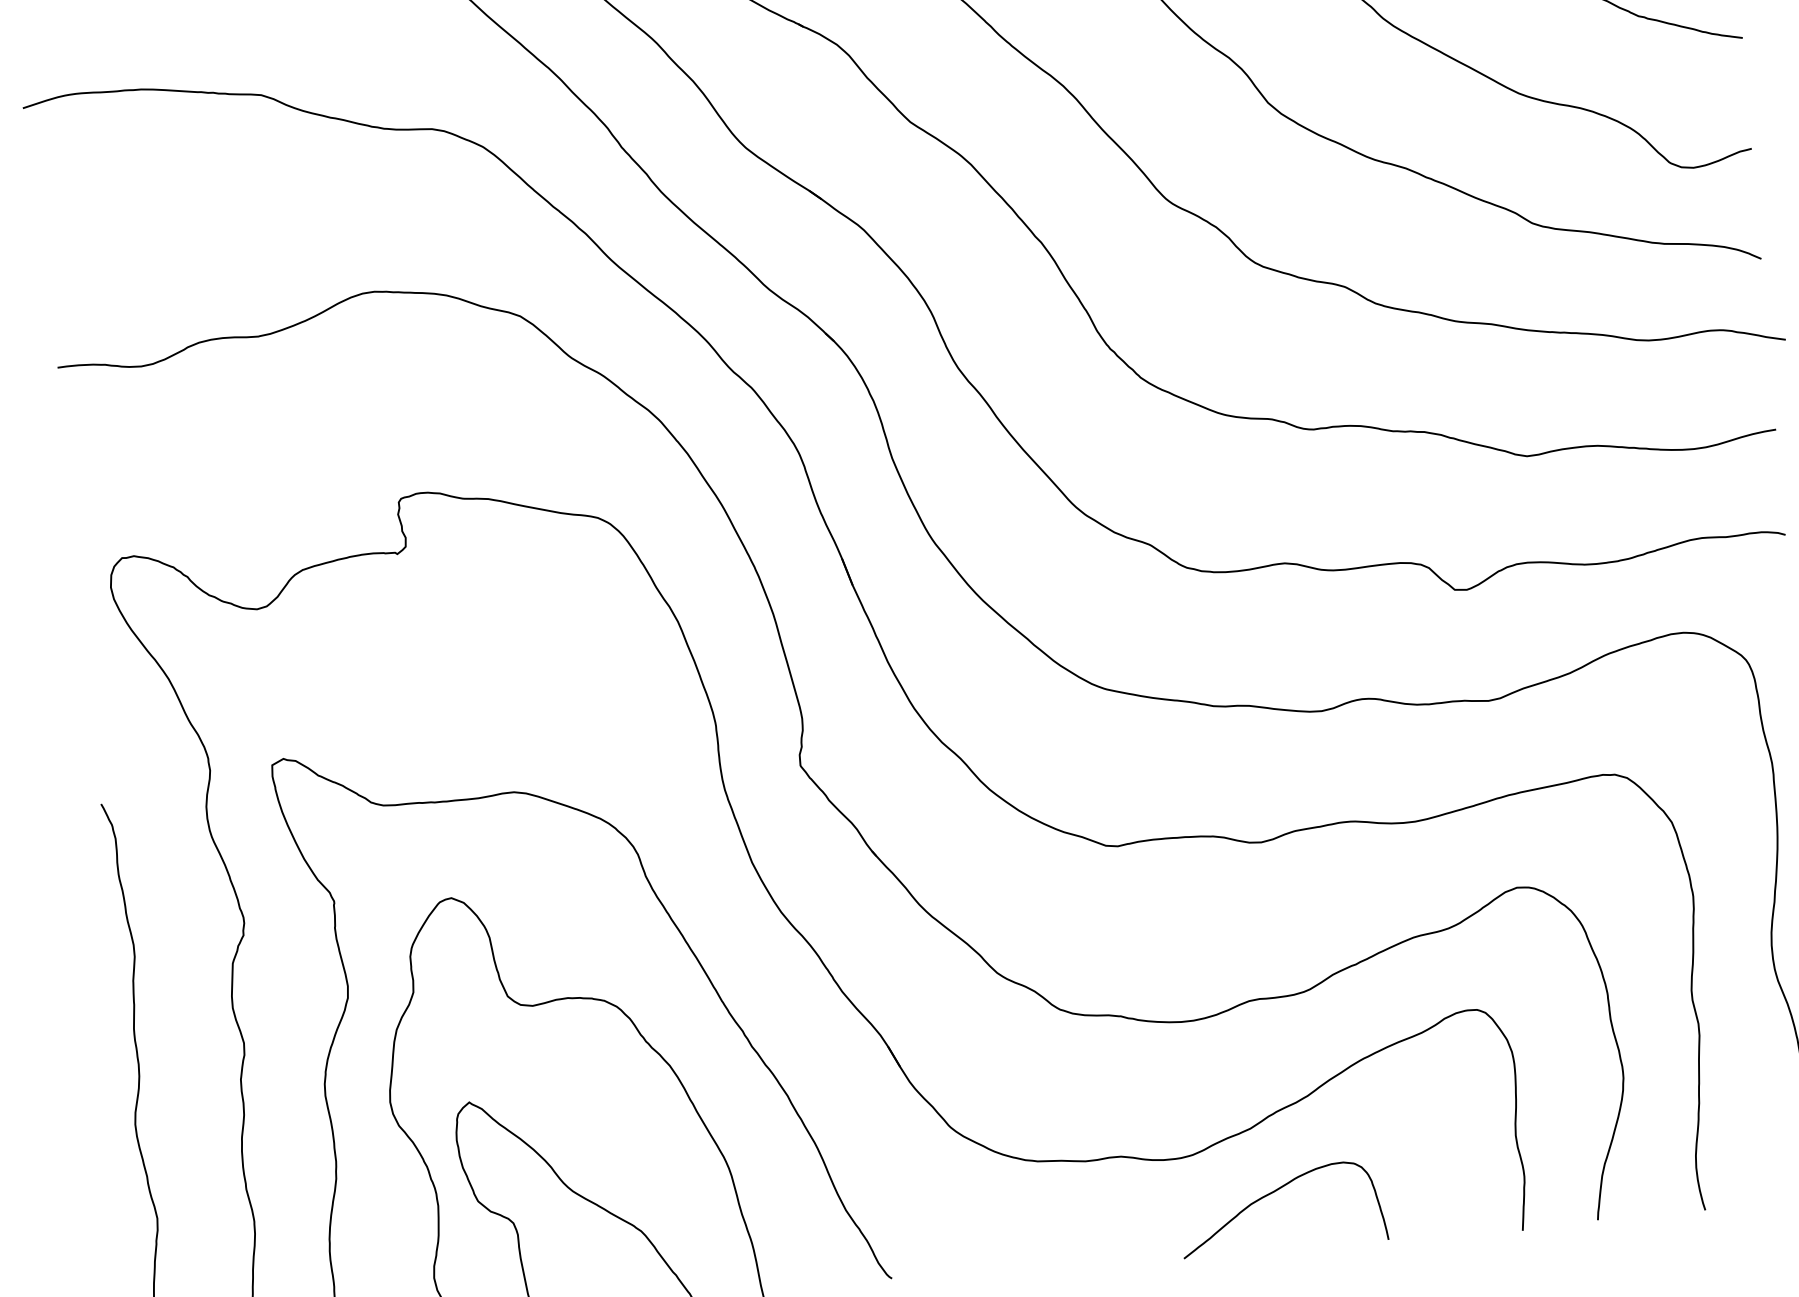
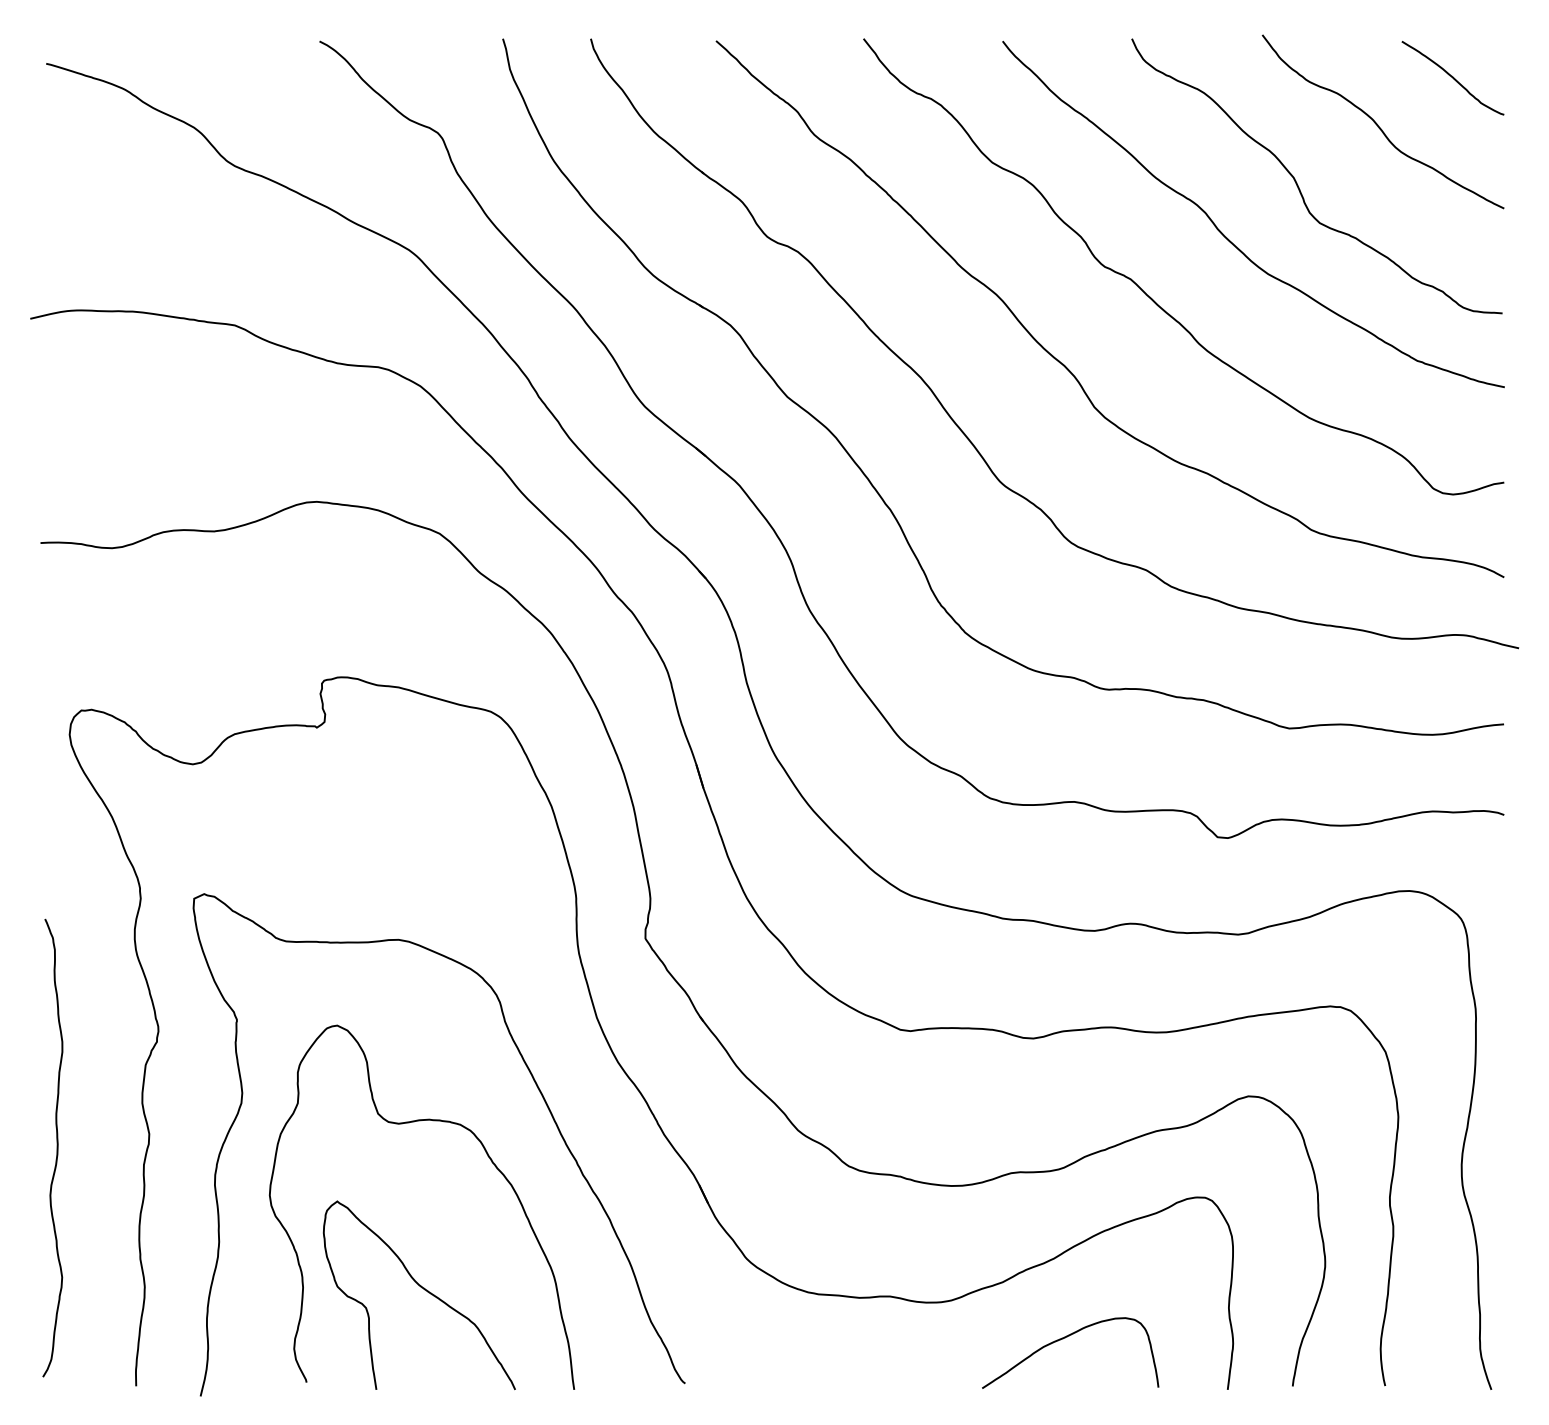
curve: (1273, 1193) -> (1063, 1339), moved

